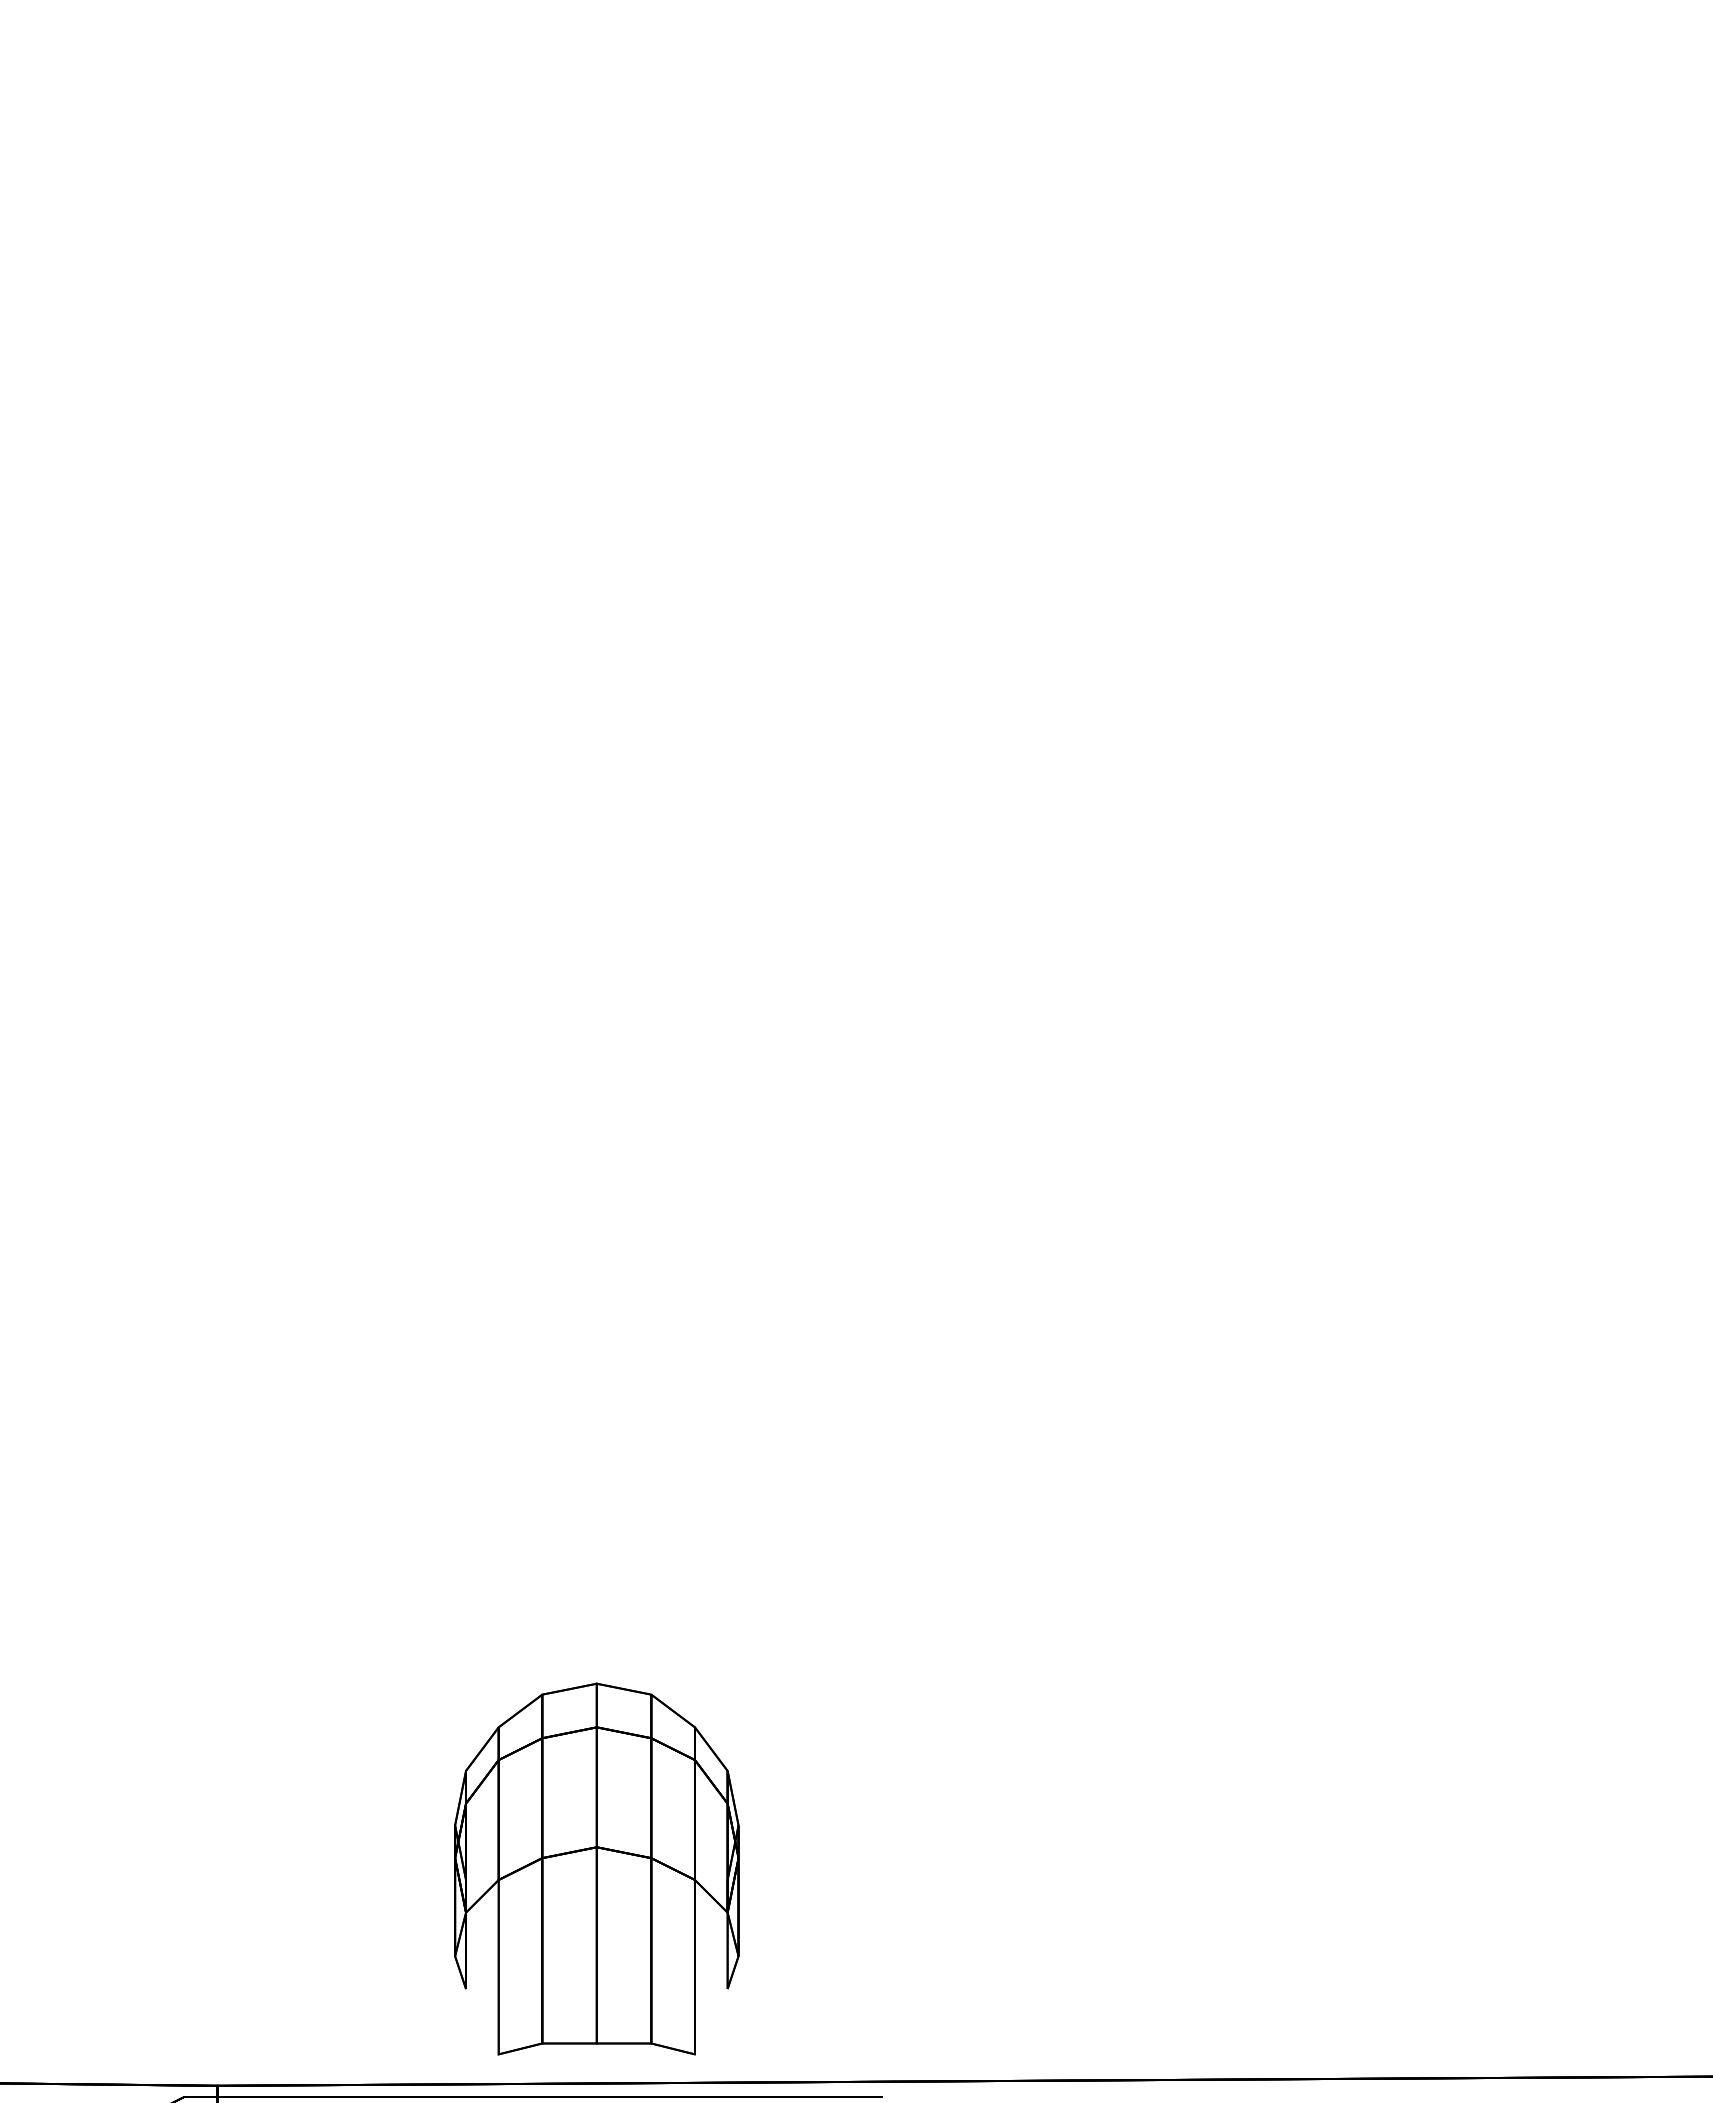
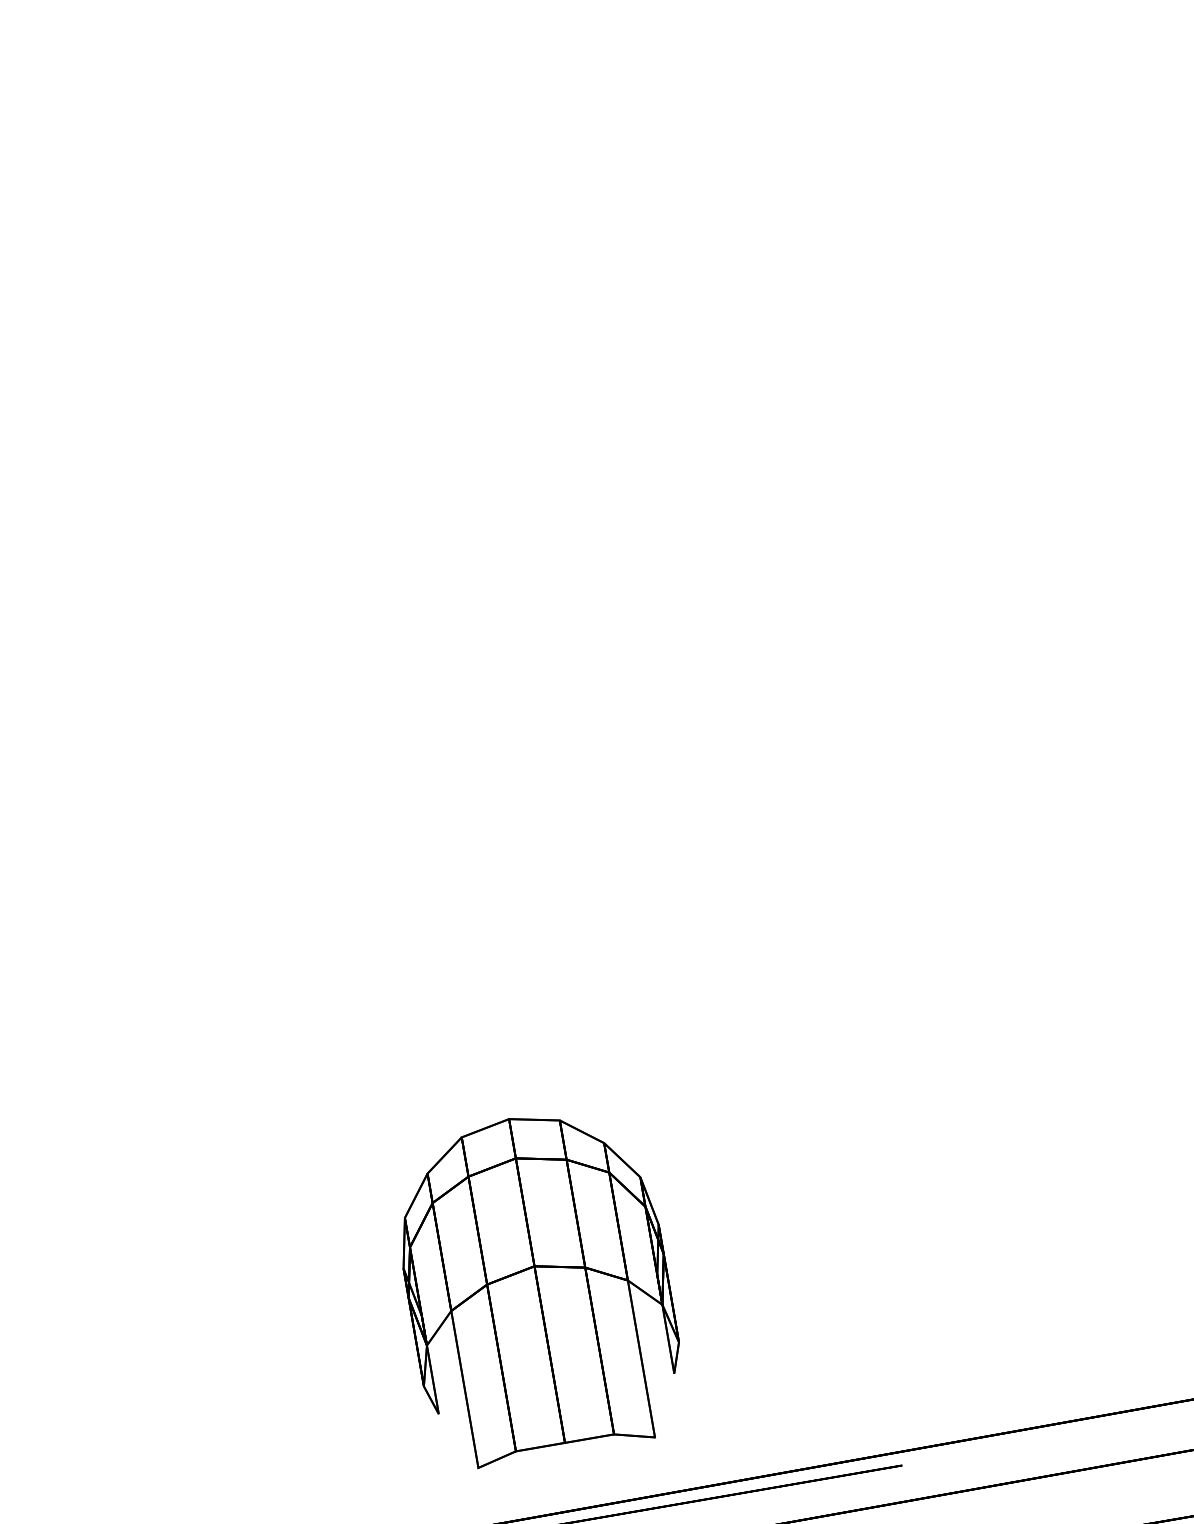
part: (596, 1868) -> (537, 1285), moved

